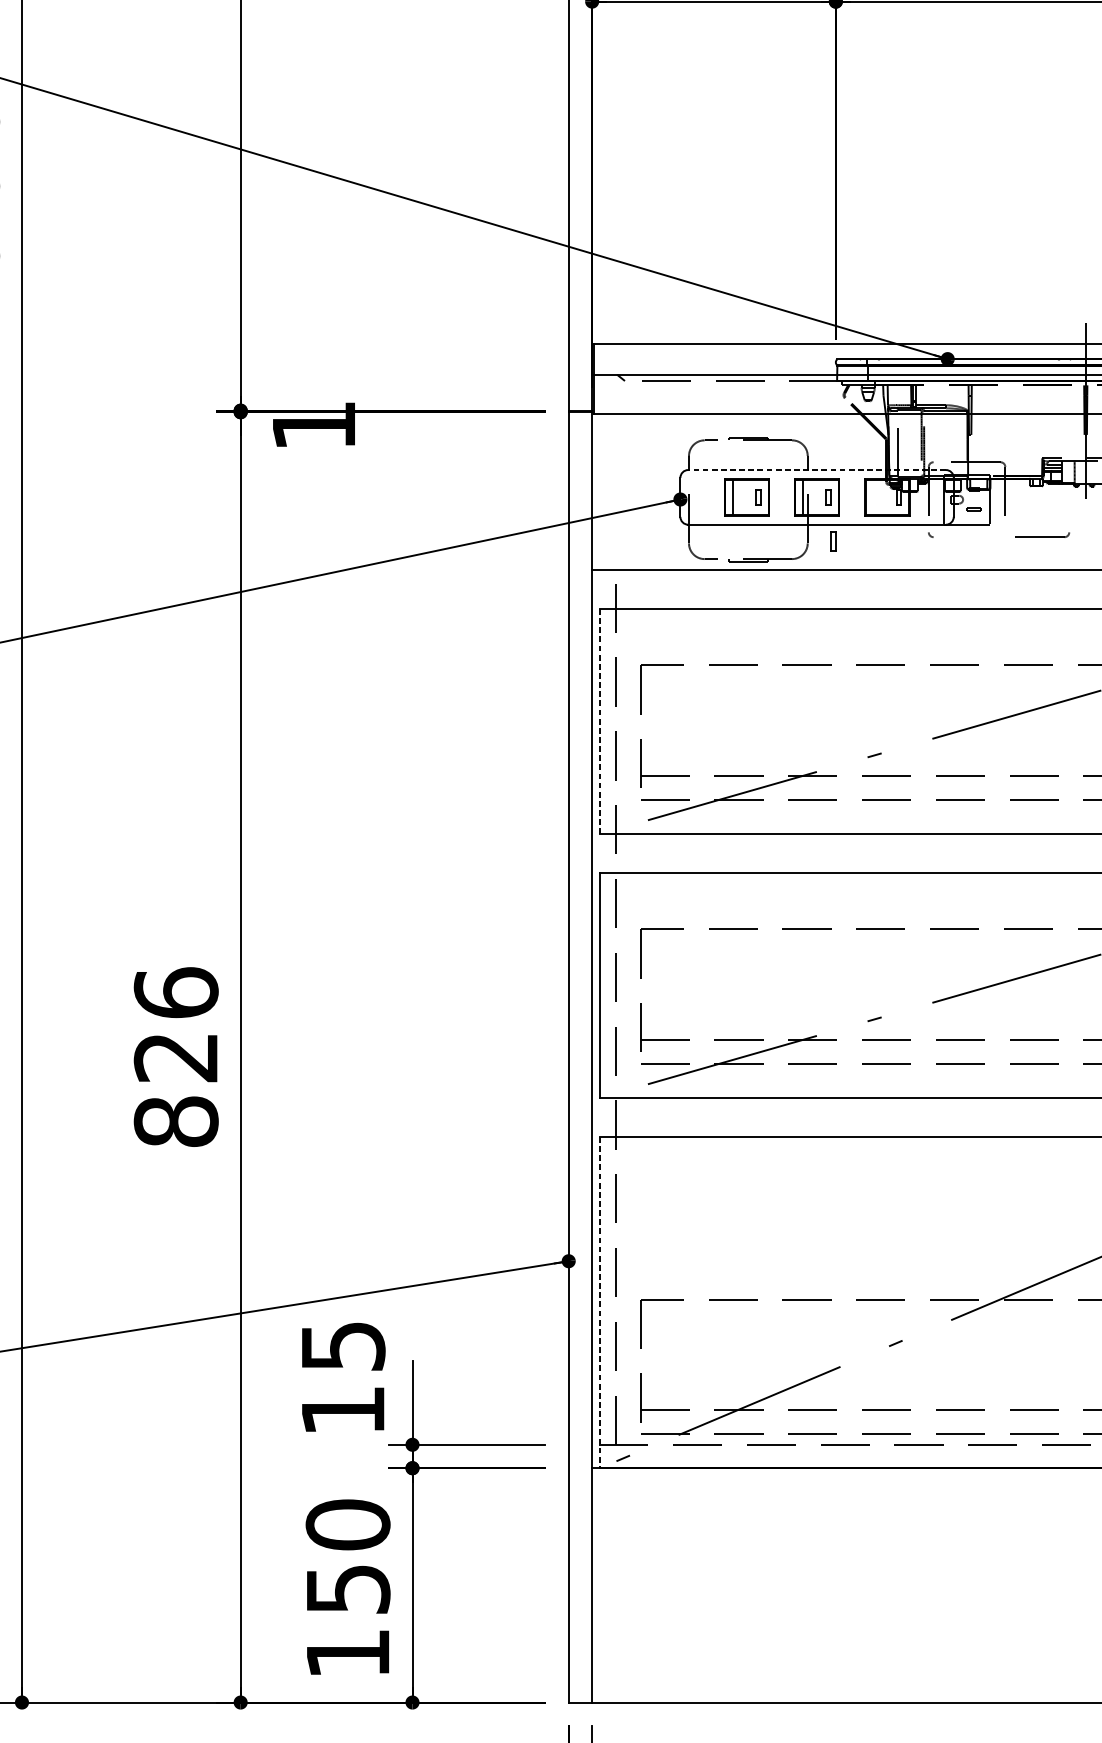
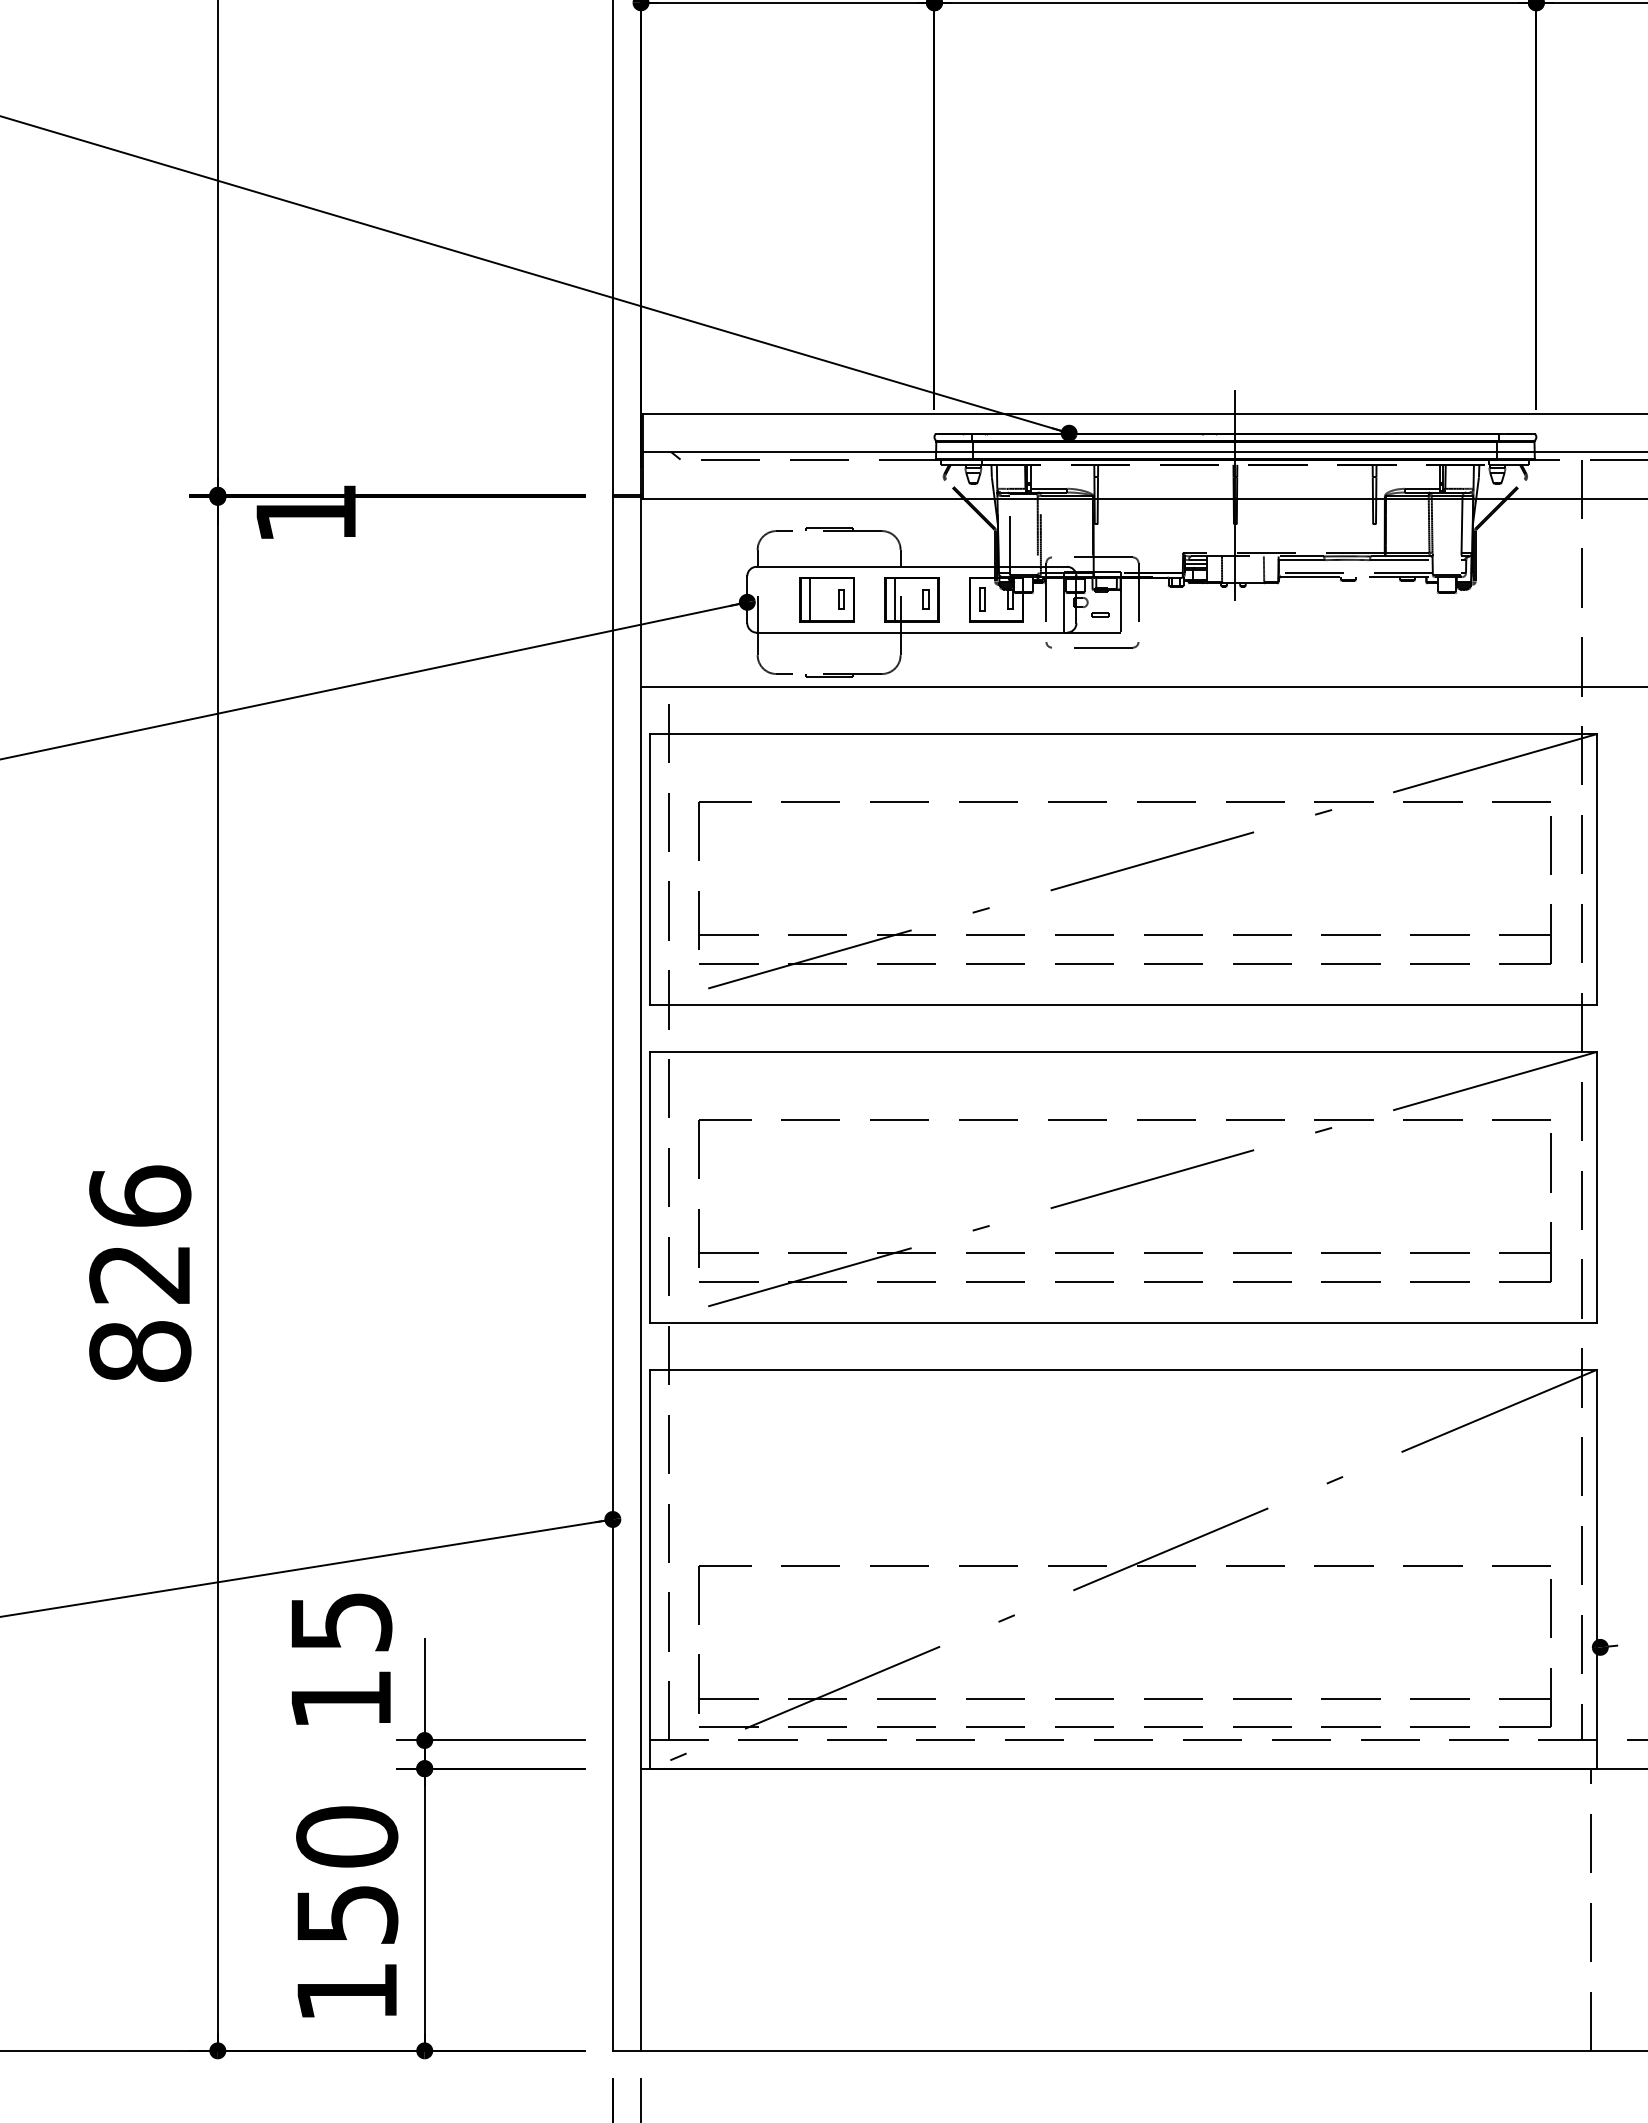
line: (816, 469) -> (911, 566), dashed -> solid
part: (1042, 535) -> (1106, 645), moved
part: (833, 541) -> (982, 599), moved
line: (600, 722) -> (650, 870), dashed -> solid
line: (600, 1302) -> (650, 1569), dashed -> solid

